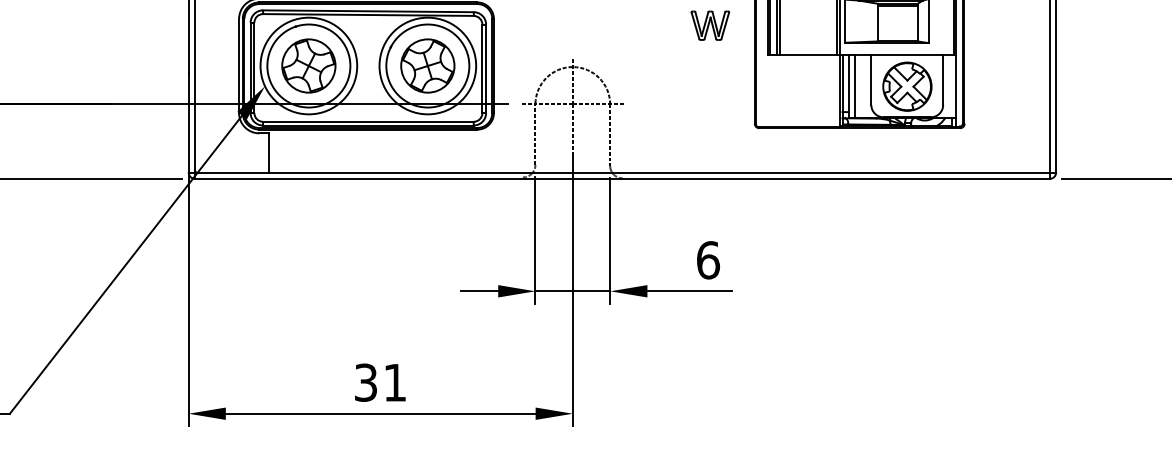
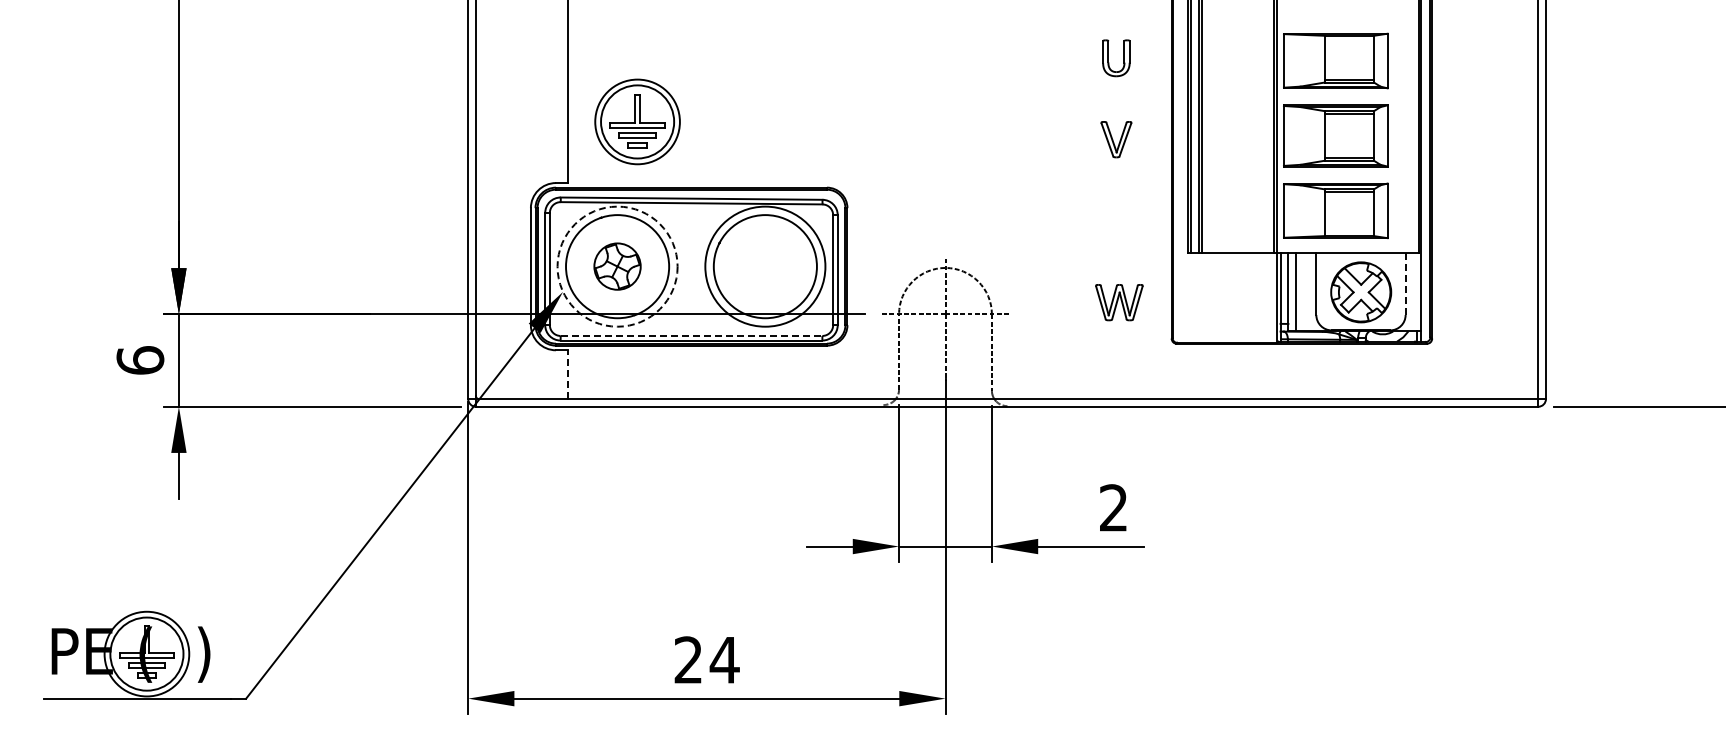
part: (710, 25) -> (1119, 302), moved
circle: (308, 65) -> (617, 266), solid -> dashed
part: (308, 65) -> (617, 266), size x0.7
part: (427, 65) -> (765, 266), removed
line: (943, 80) -> (1405, 284), solid -> dashed
line: (368, 121) -> (691, 335), solid -> dashed
line: (269, 152) -> (568, 374), solid -> dashed
text: (708, 259) -> (1113, 507), 6 -> 2
text: (380, 383) -> (706, 660), 31 -> 24

